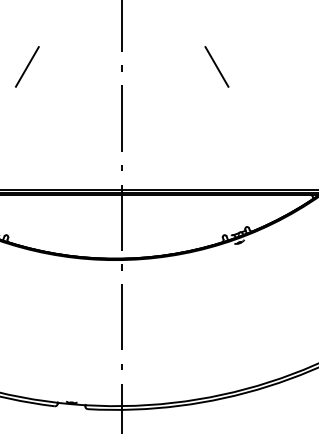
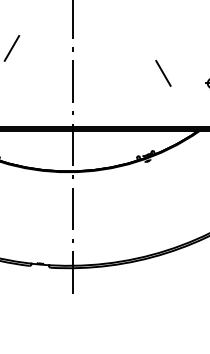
line: (217, 67) -> (163, 73), moved

